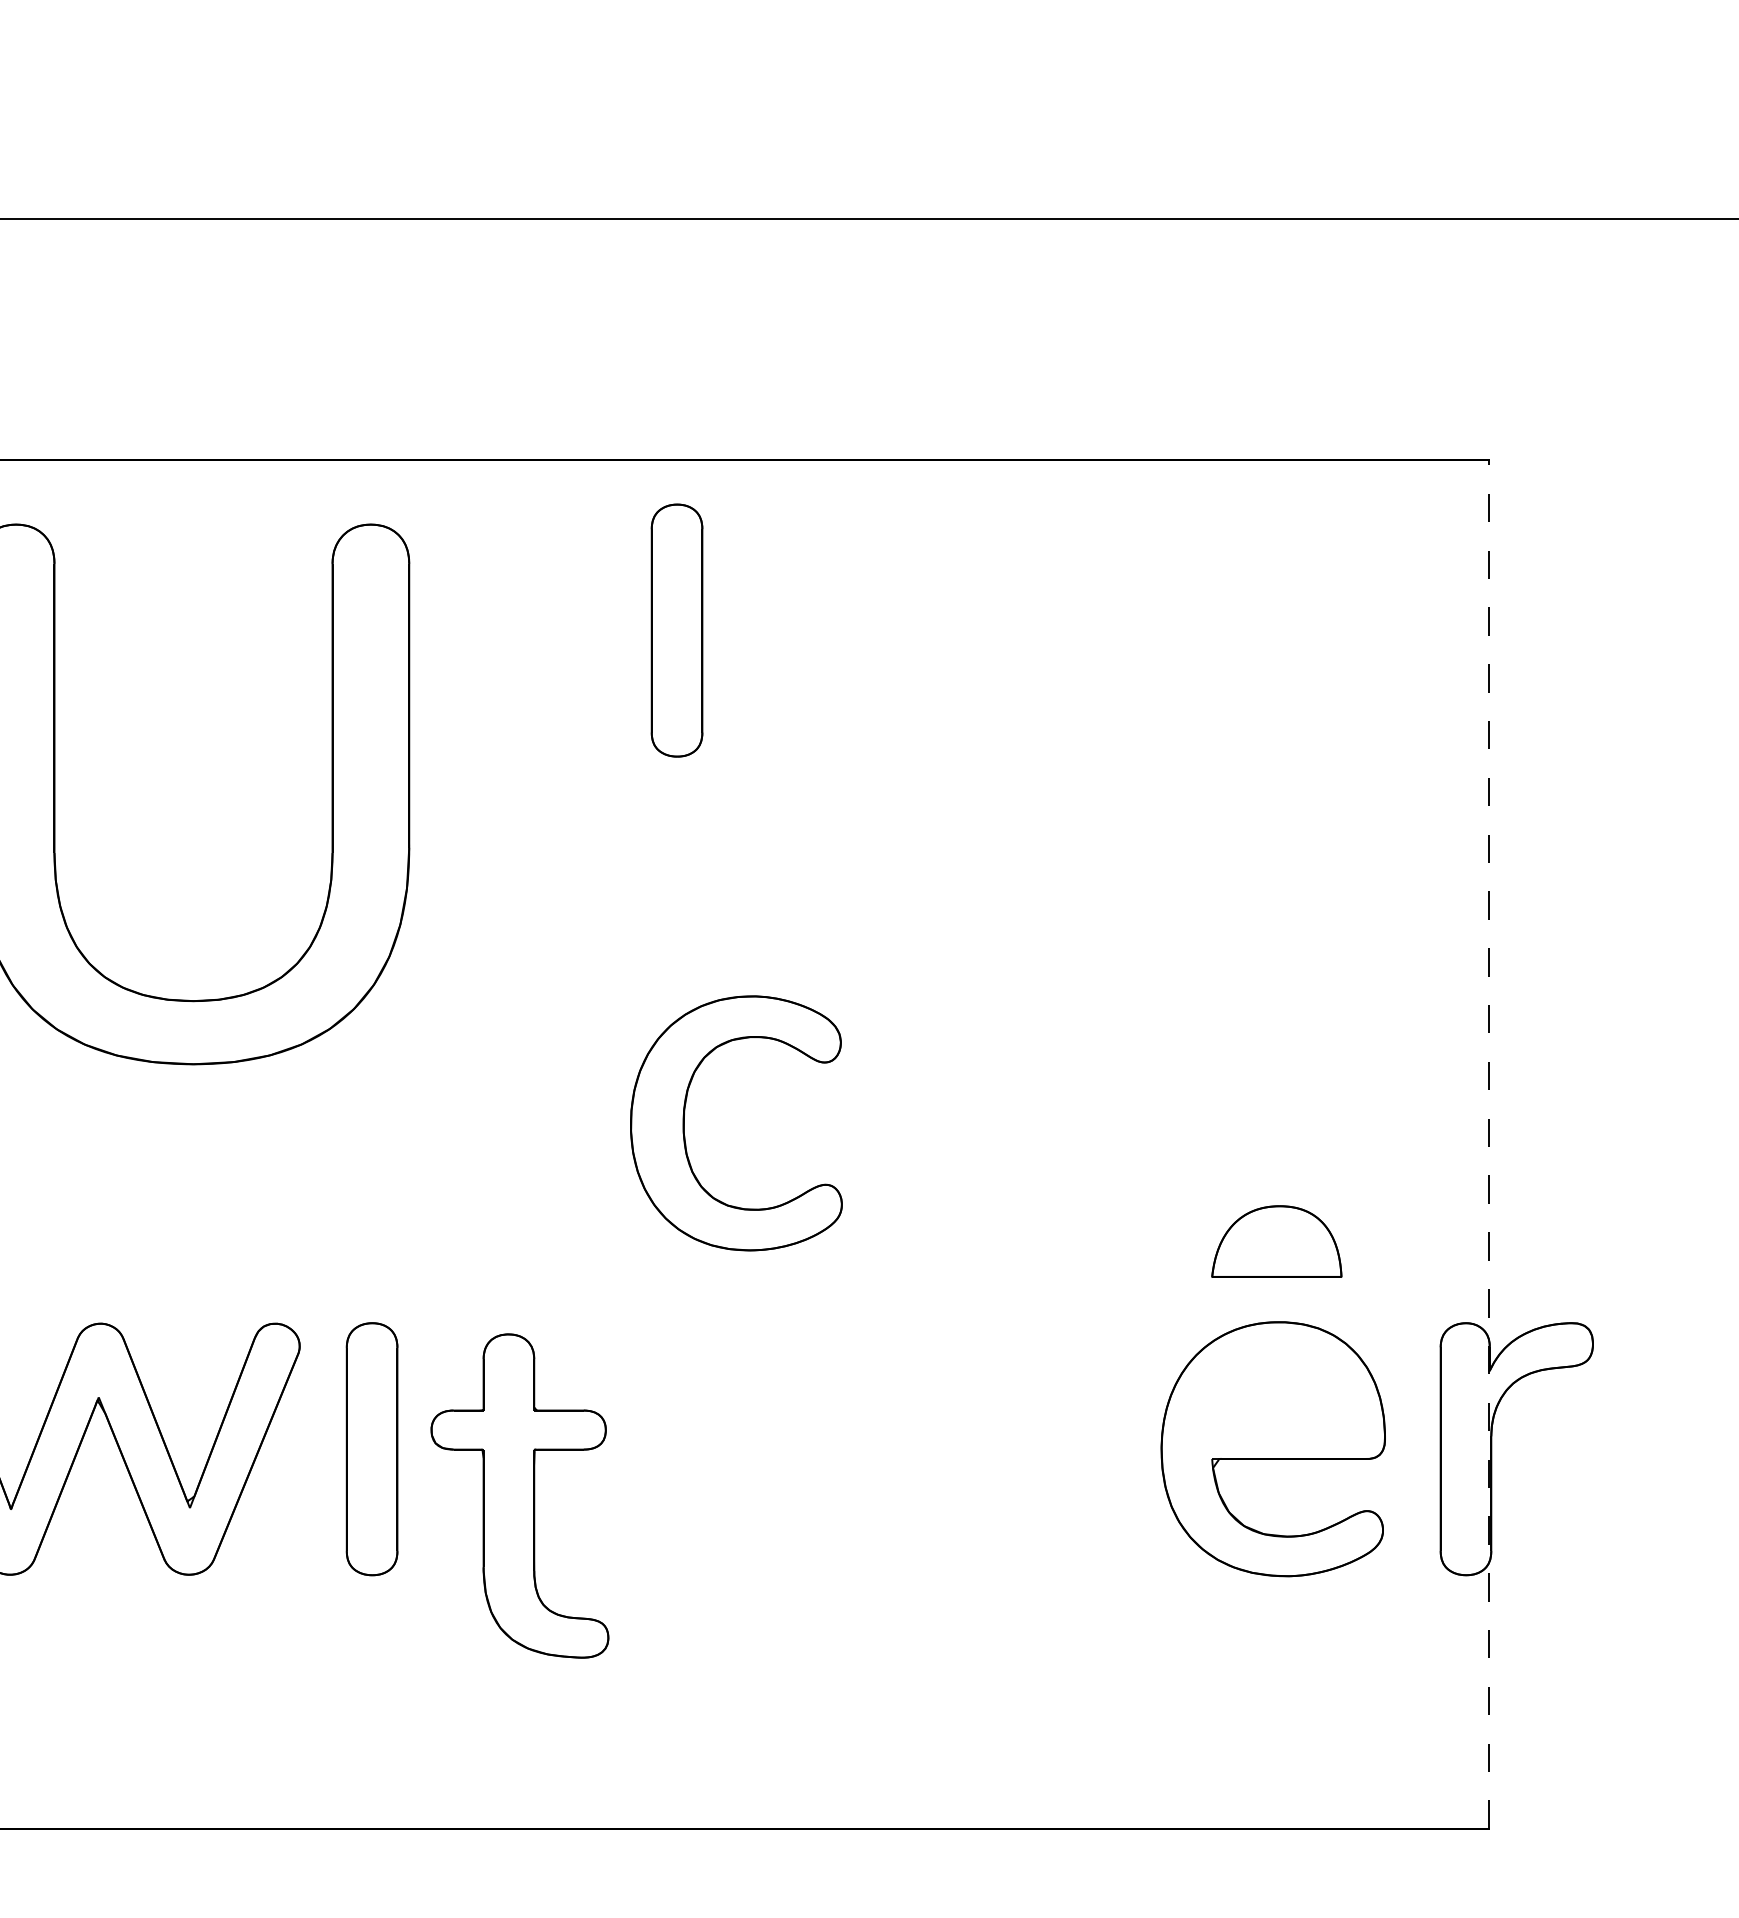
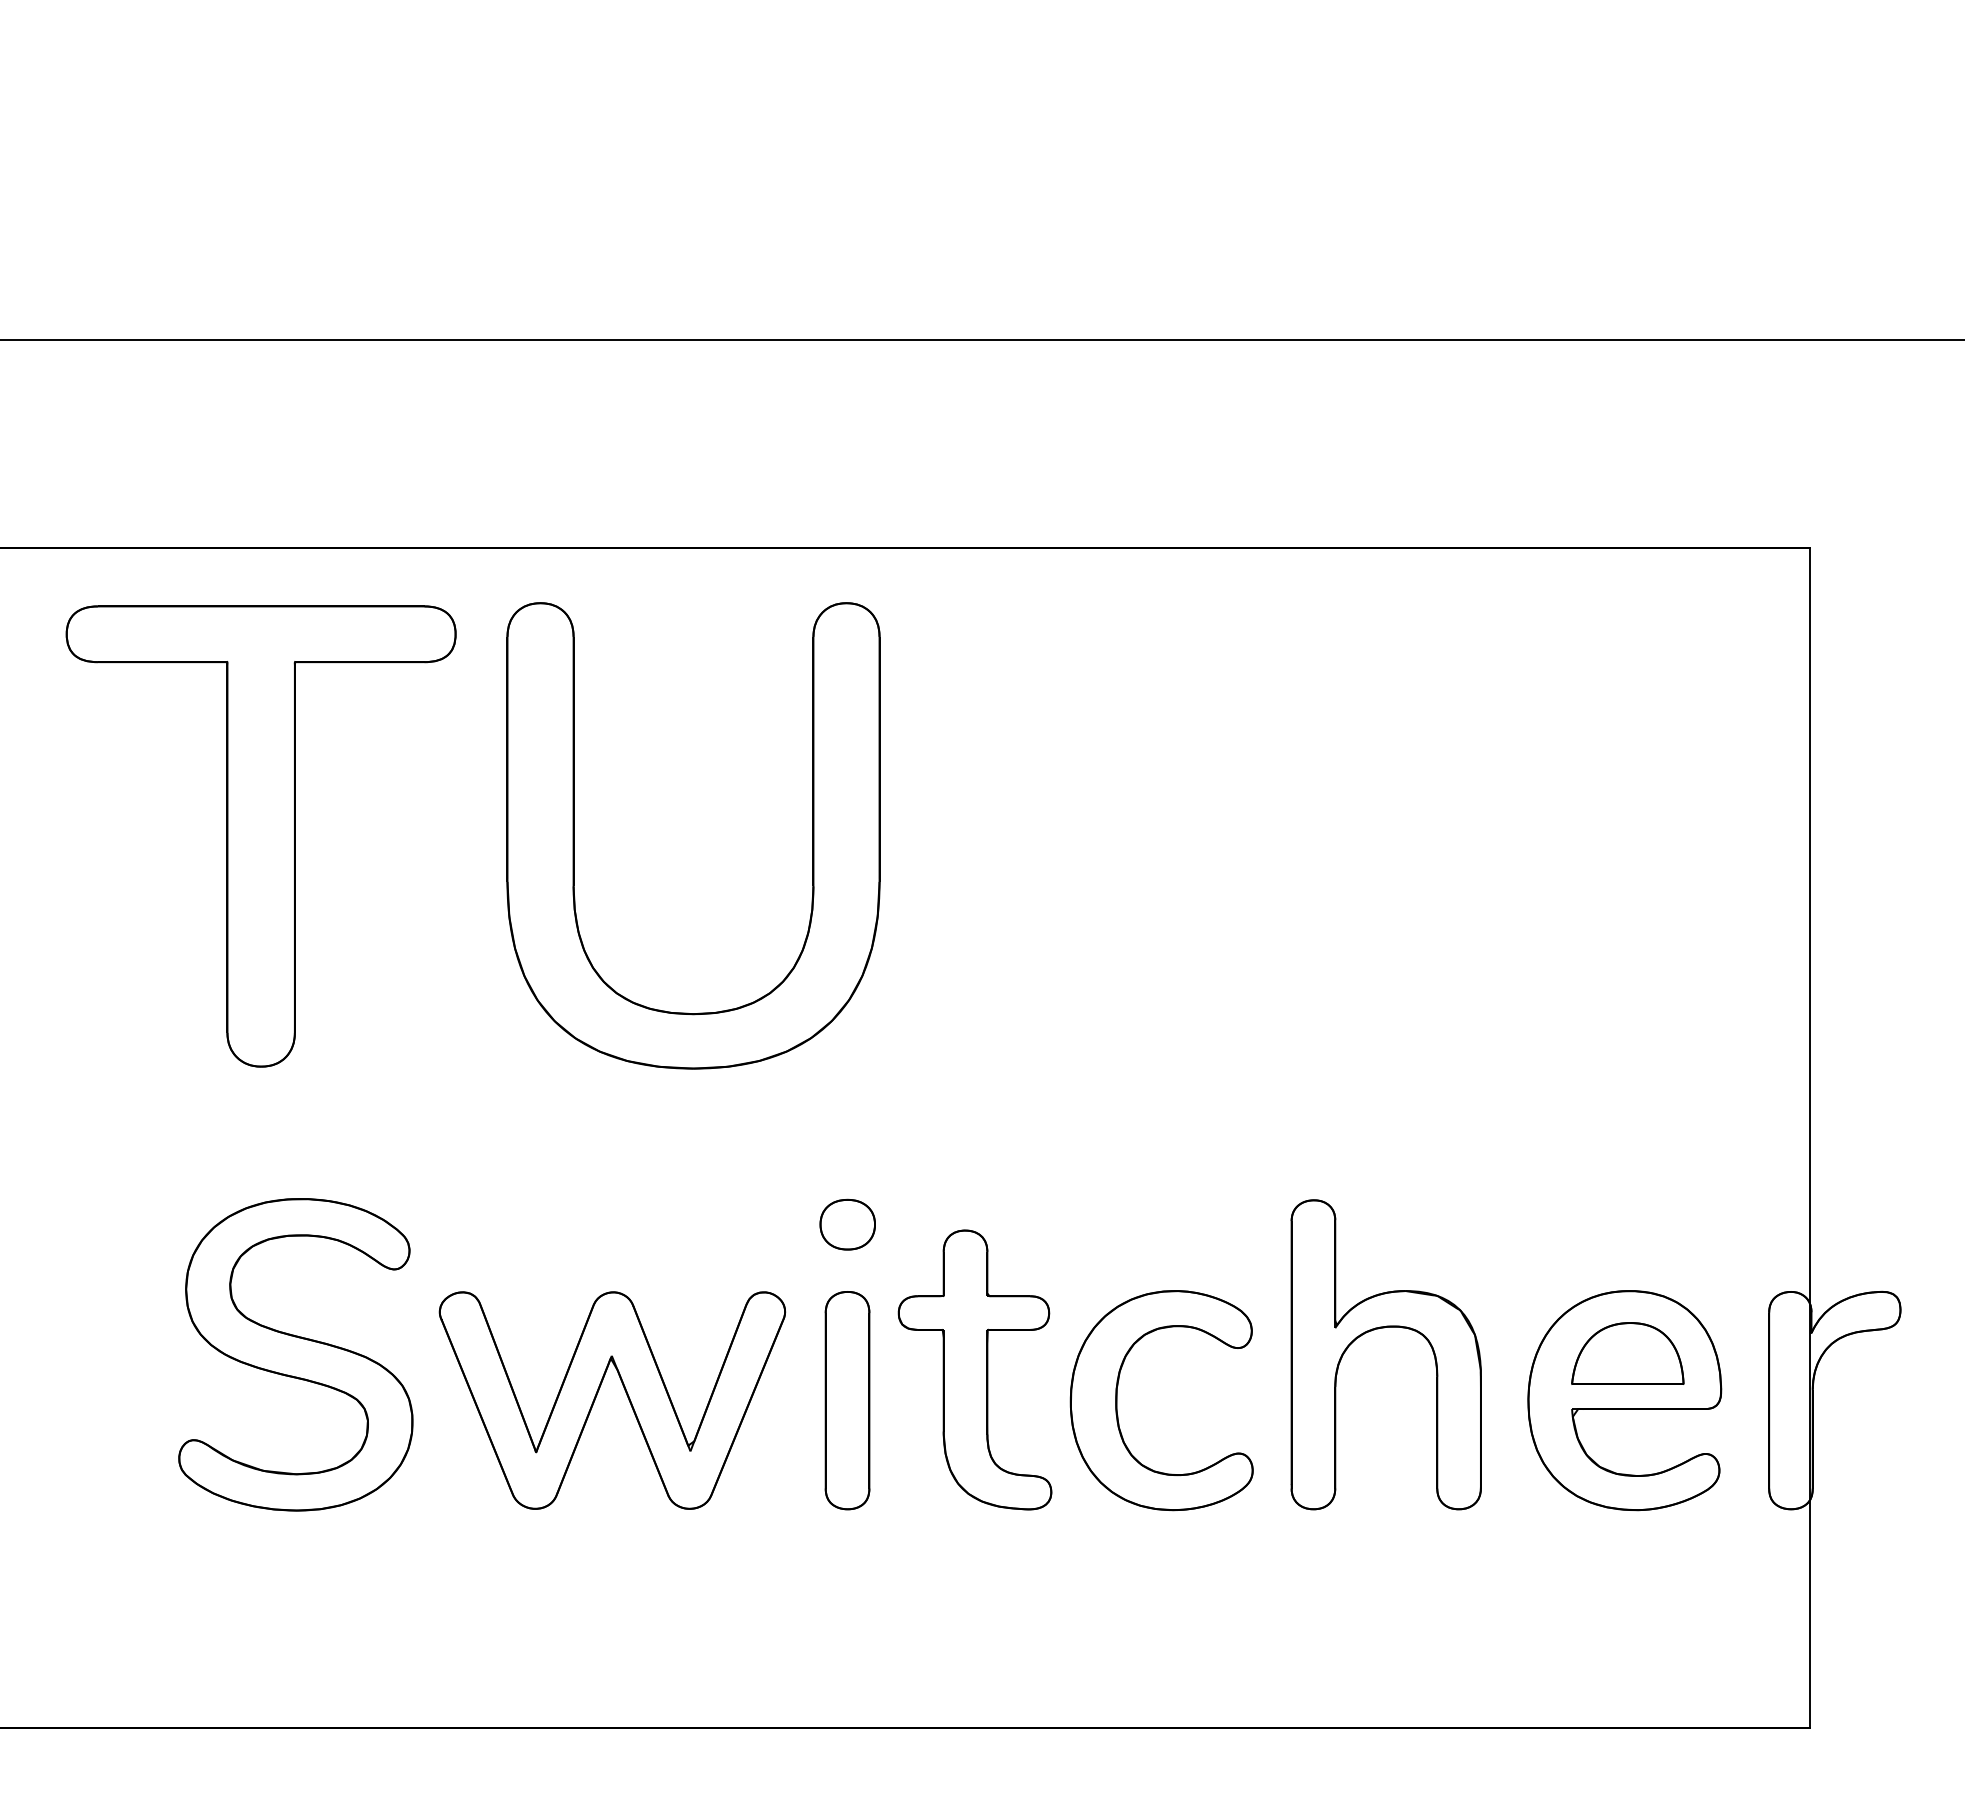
part: (676, 630) -> (1110, 694), removed
part: (685, 1123) -> (1117, 1400), moved
line: (1488, 1144) -> (1810, 1137), dashed -> solid
part: (1276, 1241) -> (1627, 1353), moved
part: (372, 1245) -> (847, 1224), added
part: (987, 1366) -> (1378, 1329), added
part: (519, 1495) -> (974, 1369), moved

